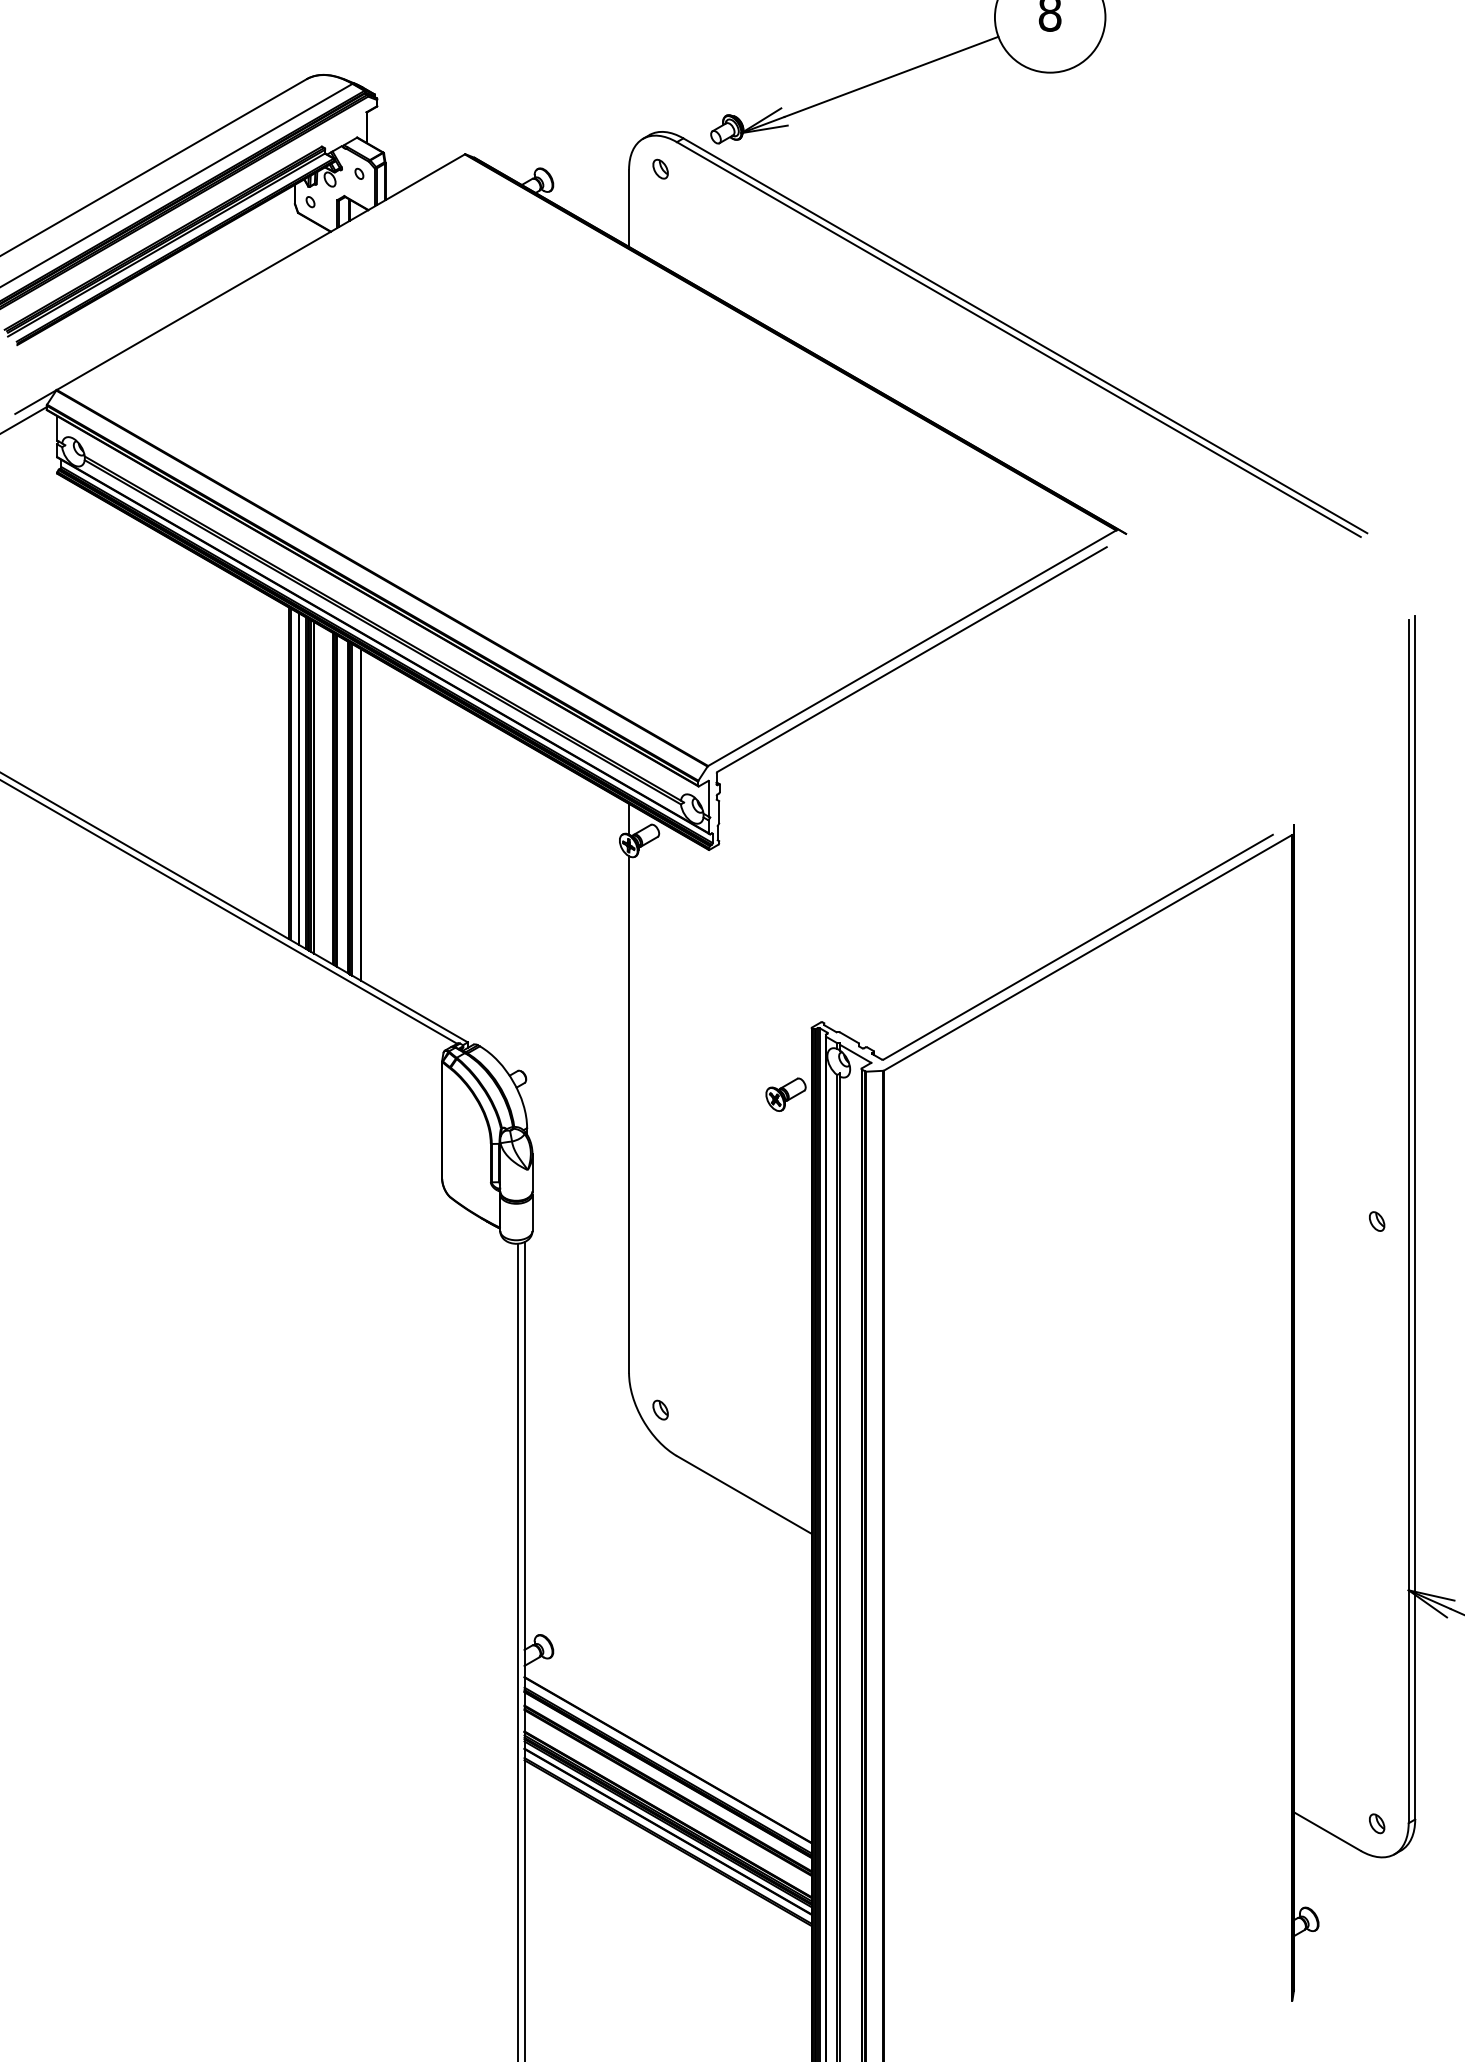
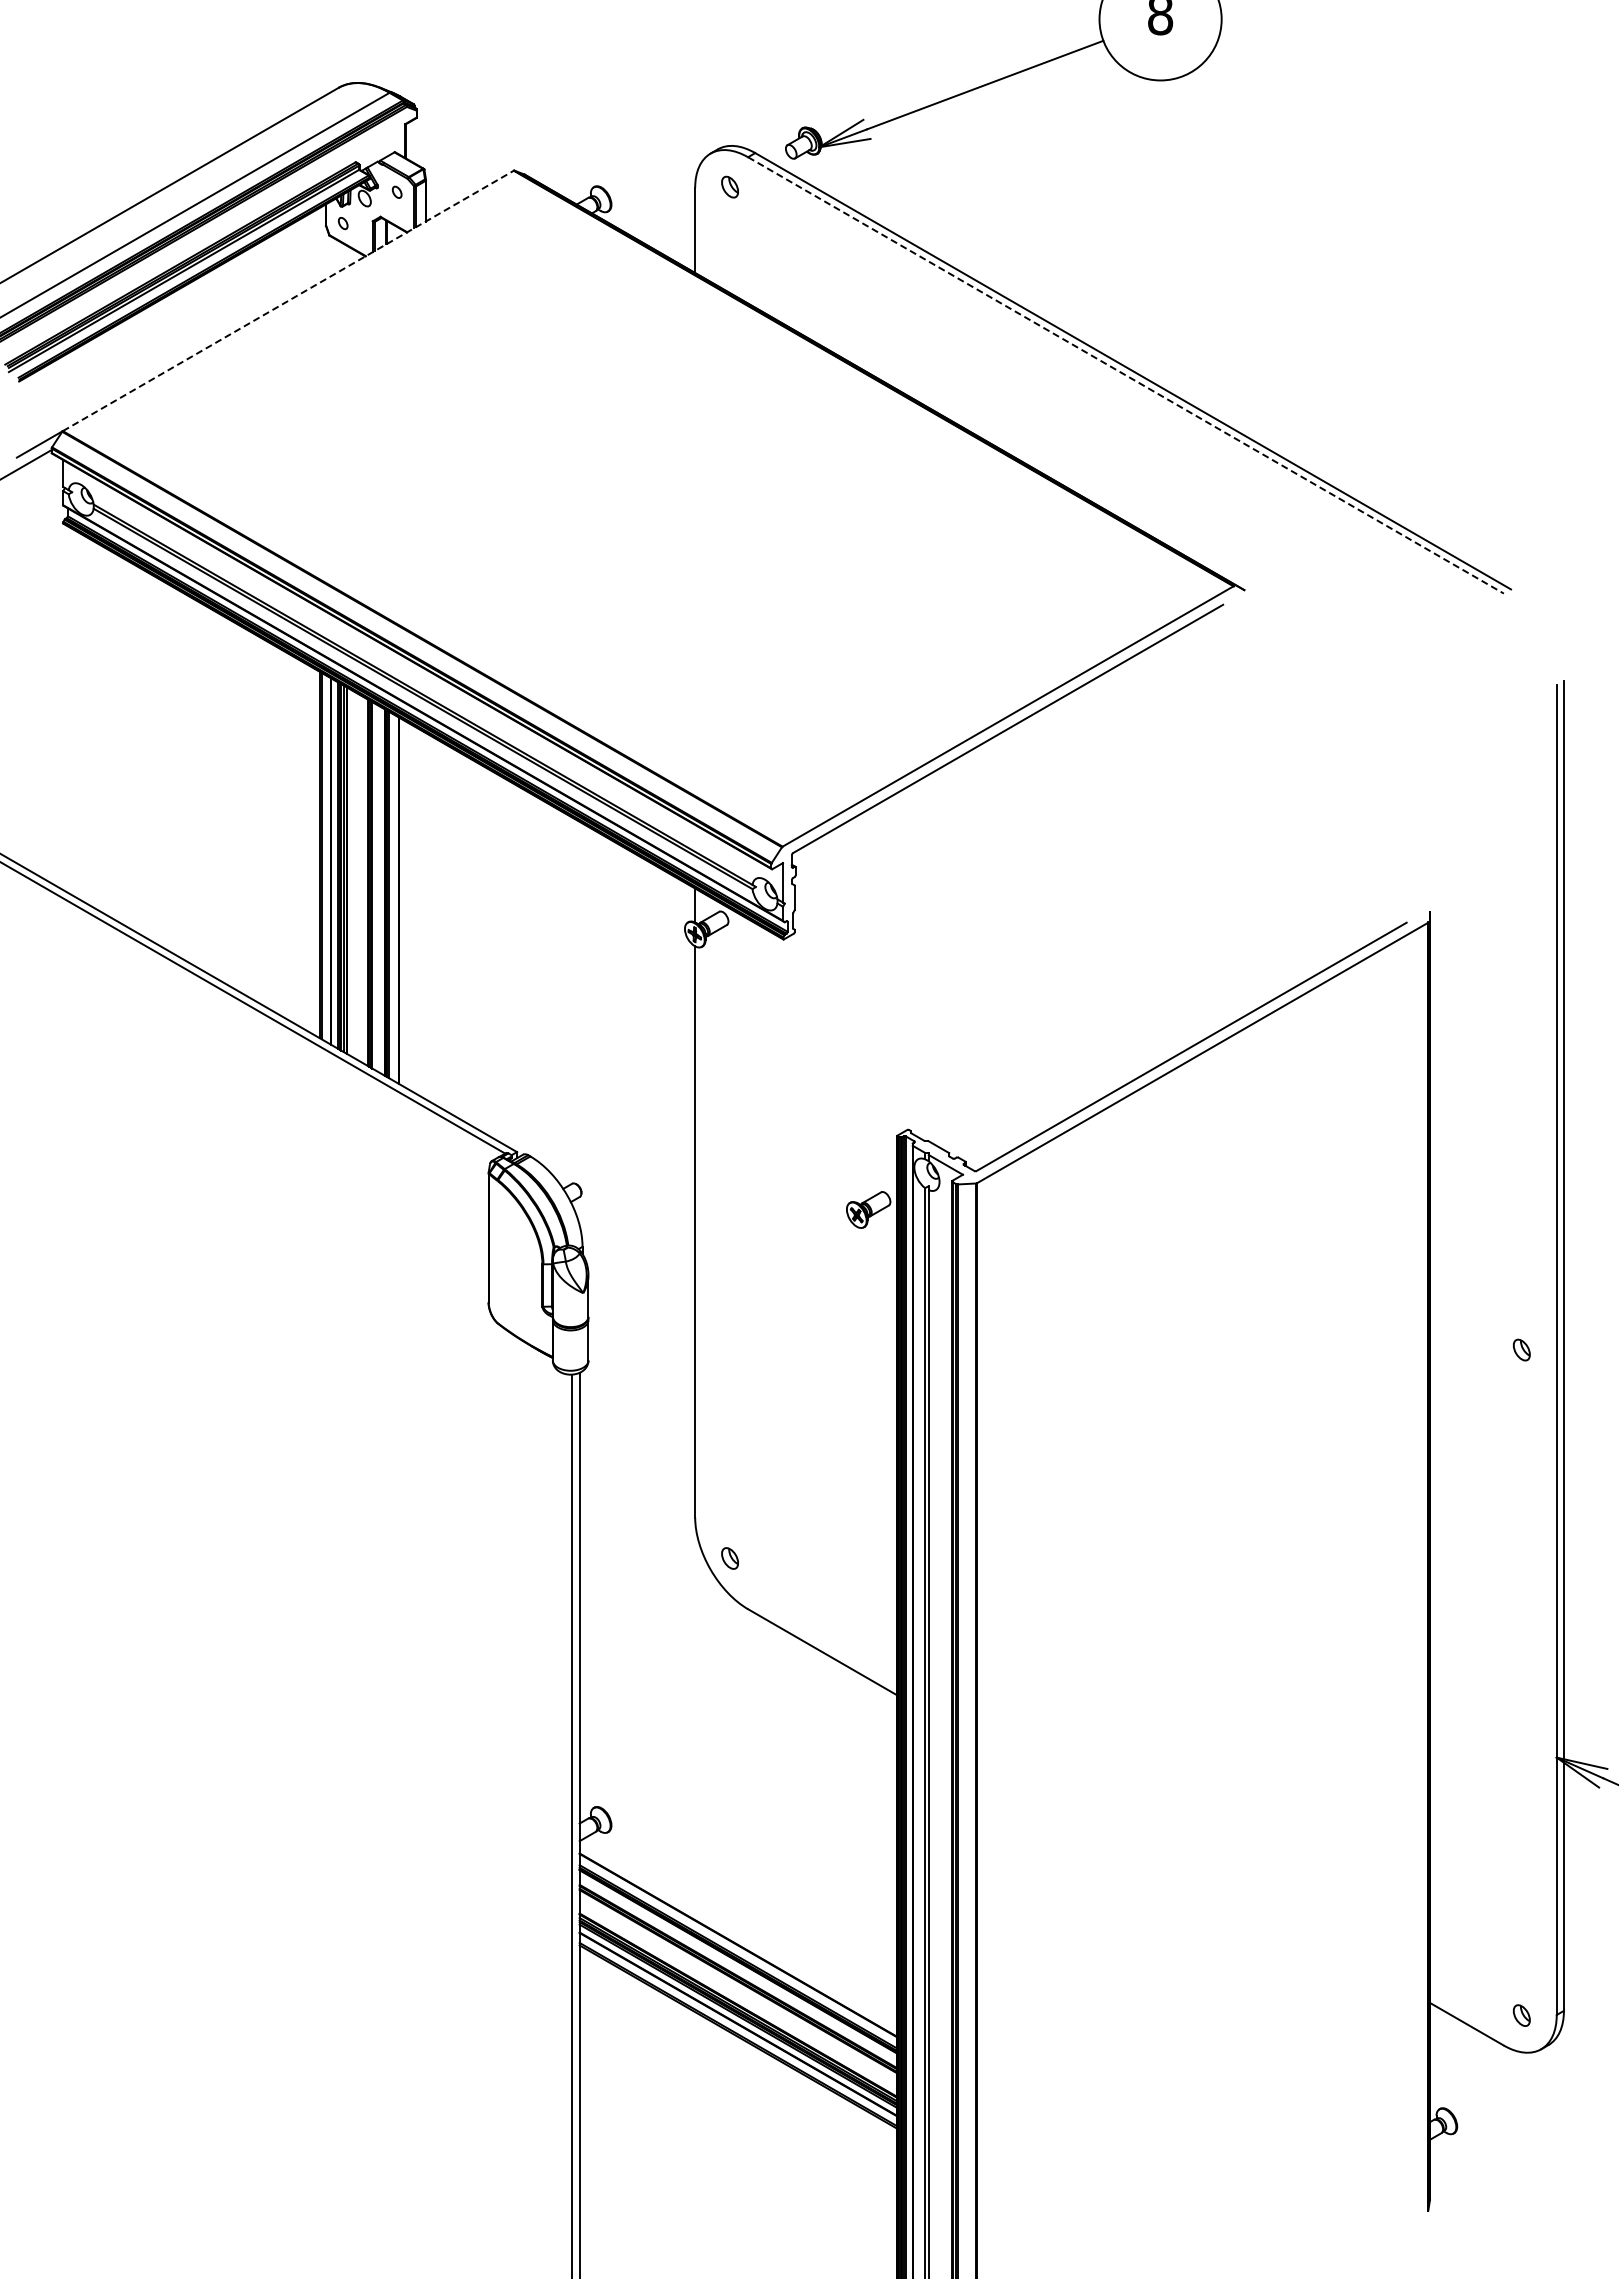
line: (261, 271) -> (288, 300), solid -> dashed
line: (1019, 339) -> (1126, 375), solid -> dashed

